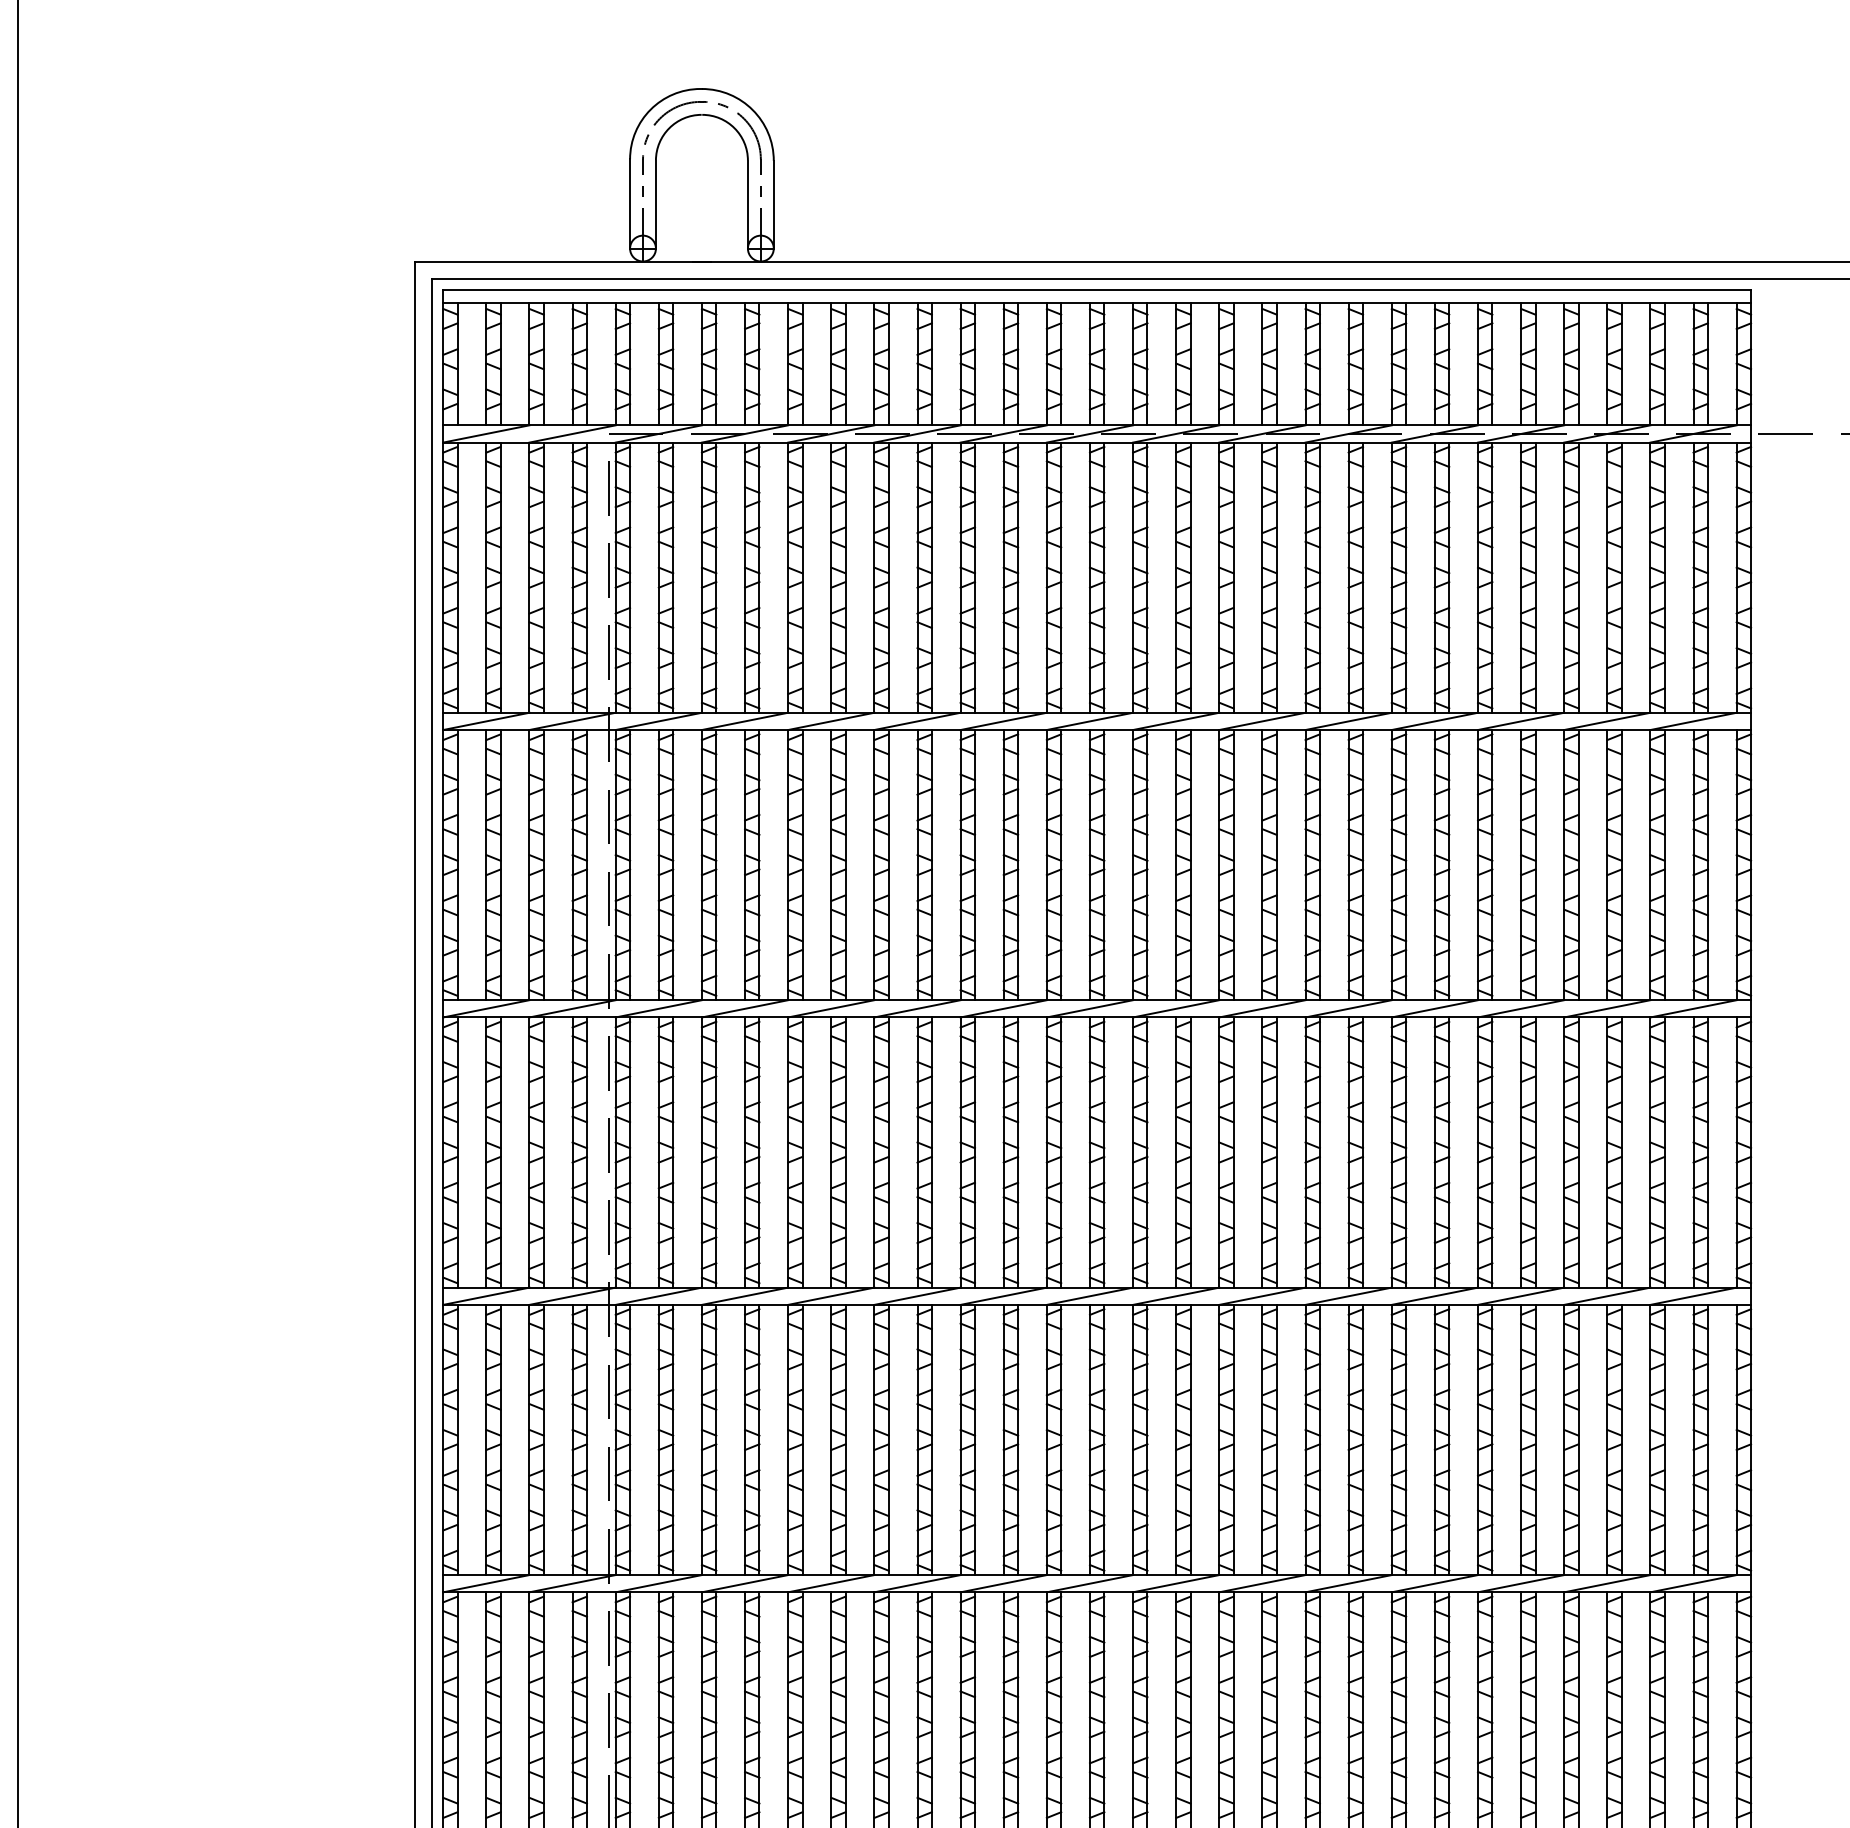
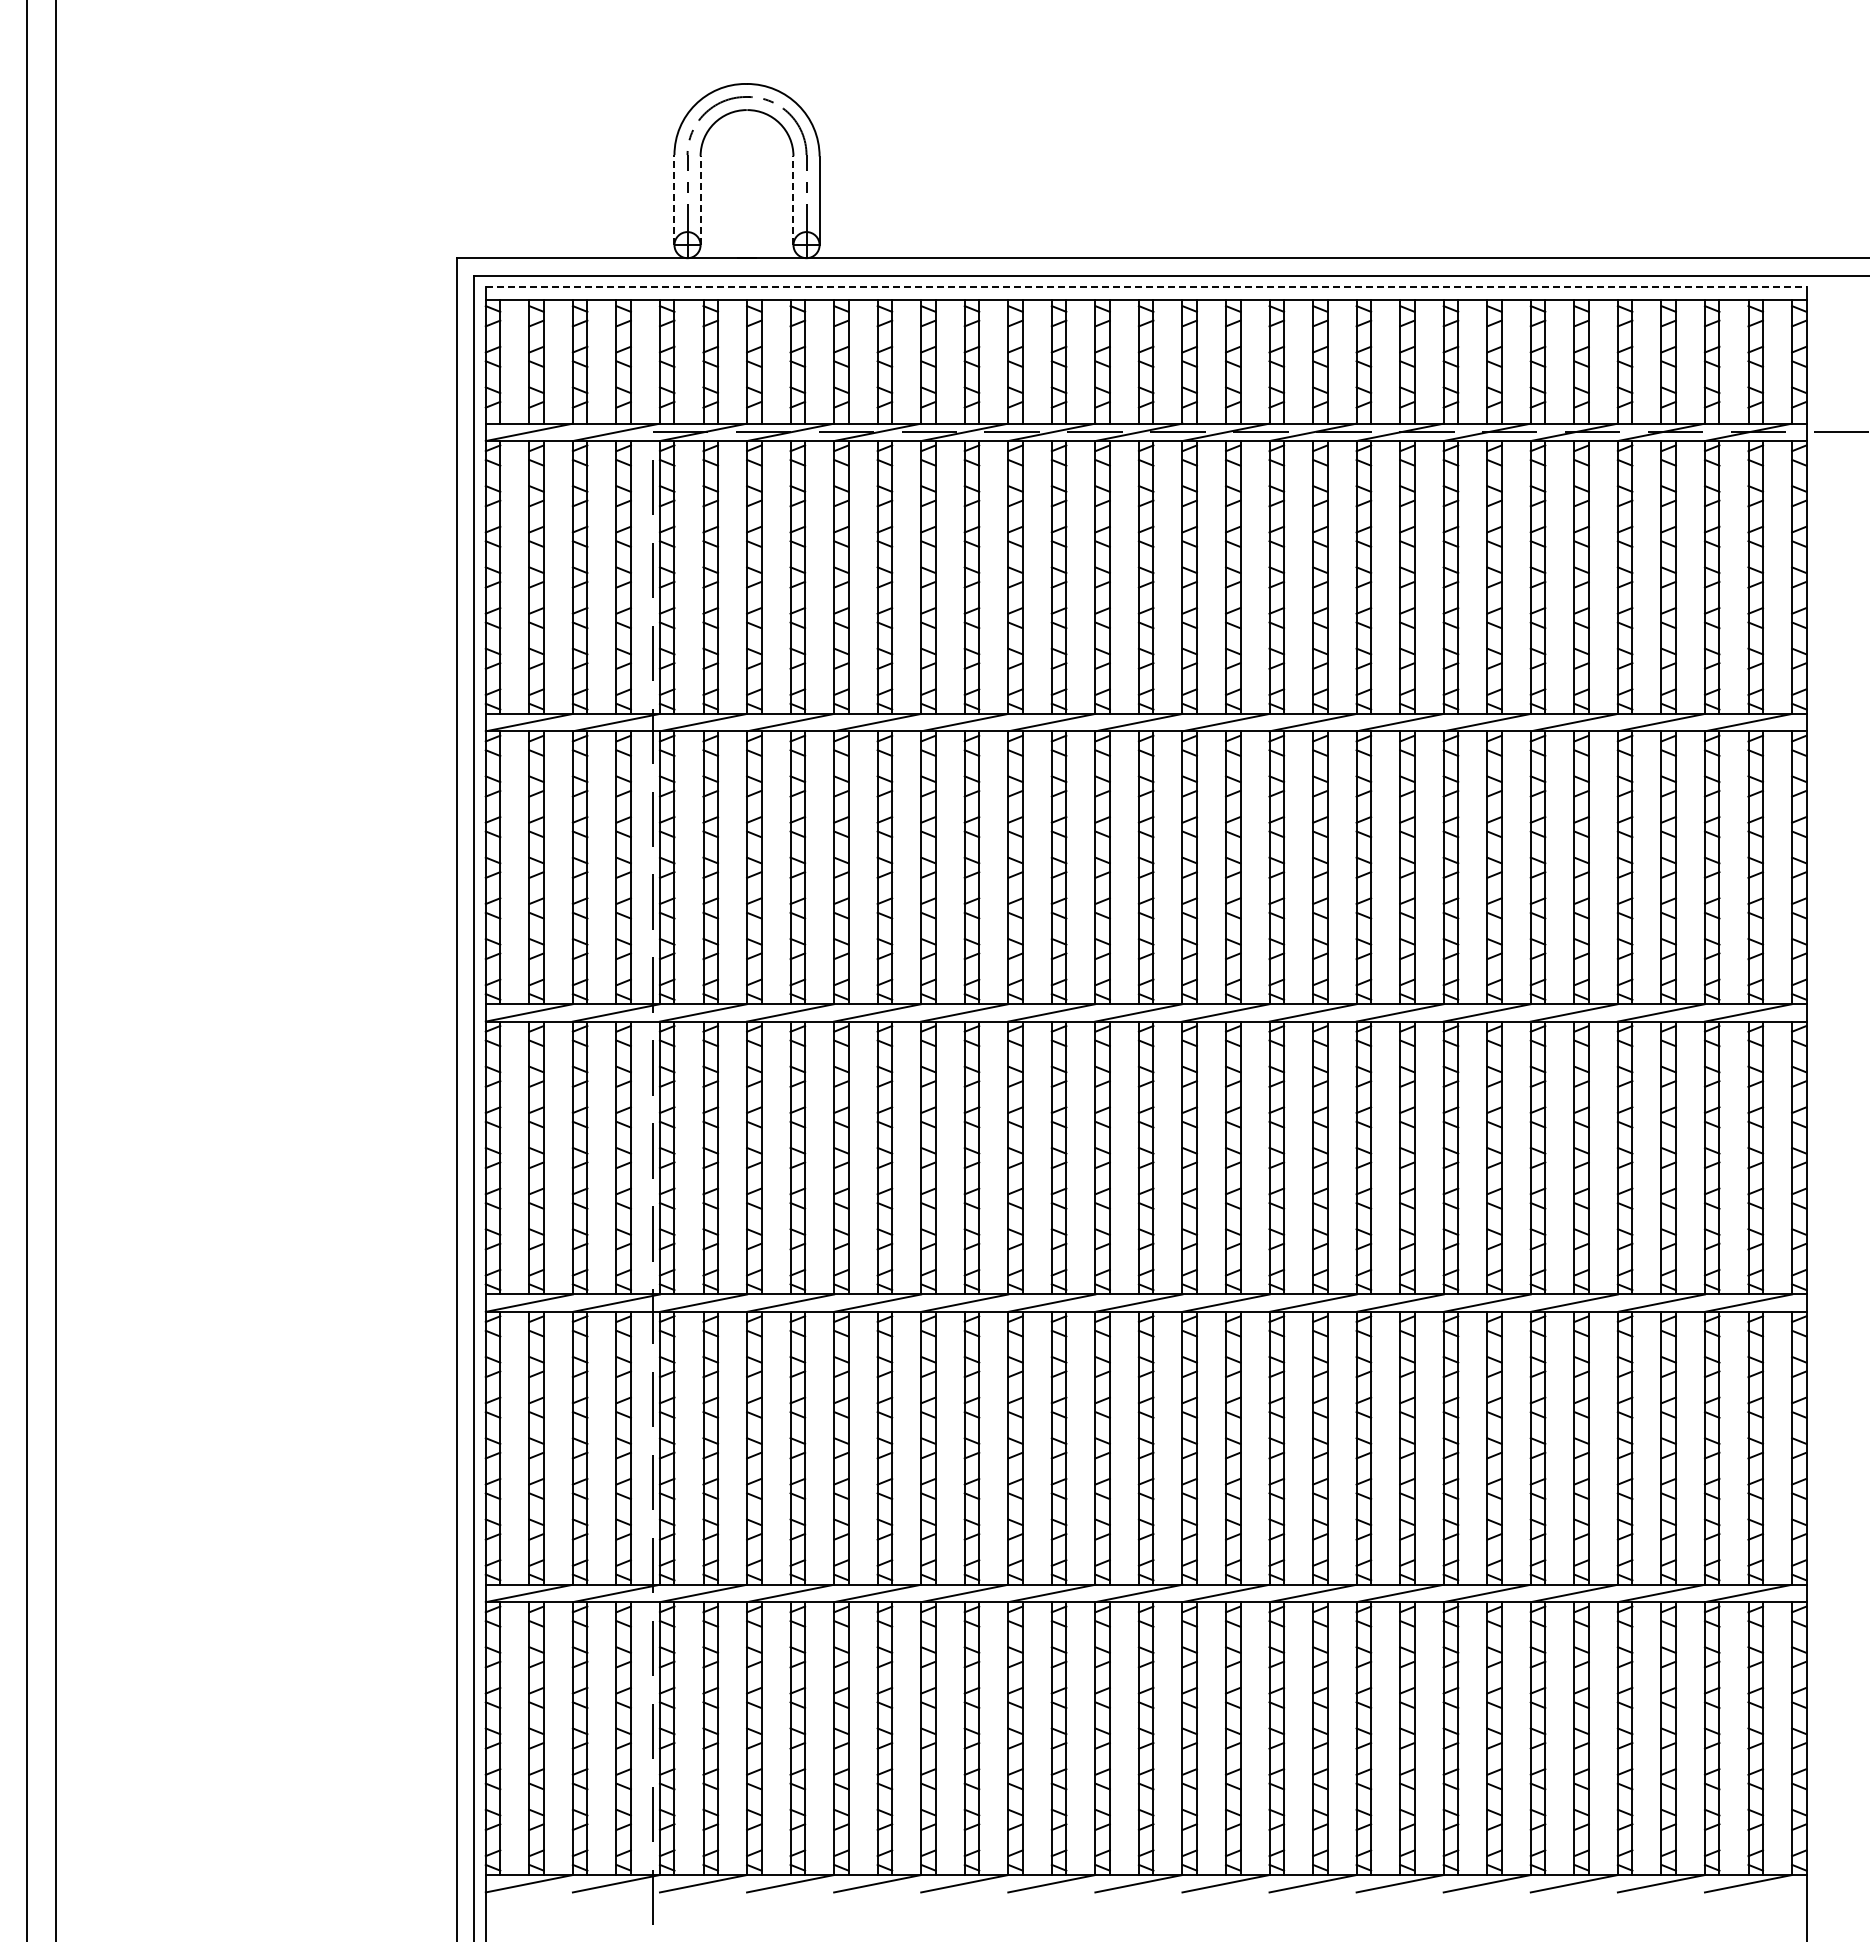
line: (630, 203) -> (674, 199), solid -> dashed
line: (655, 204) -> (700, 200), solid -> dashed
line: (747, 204) -> (793, 200), solid -> dashed
line: (1097, 290) -> (1146, 287), solid -> dashed

